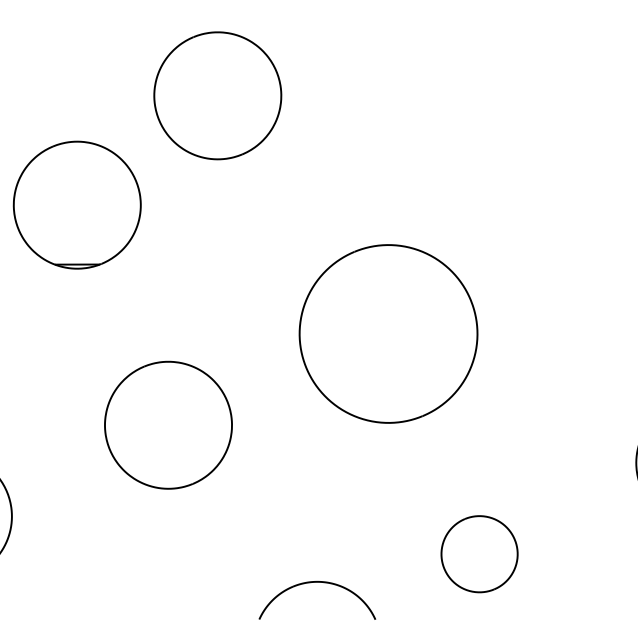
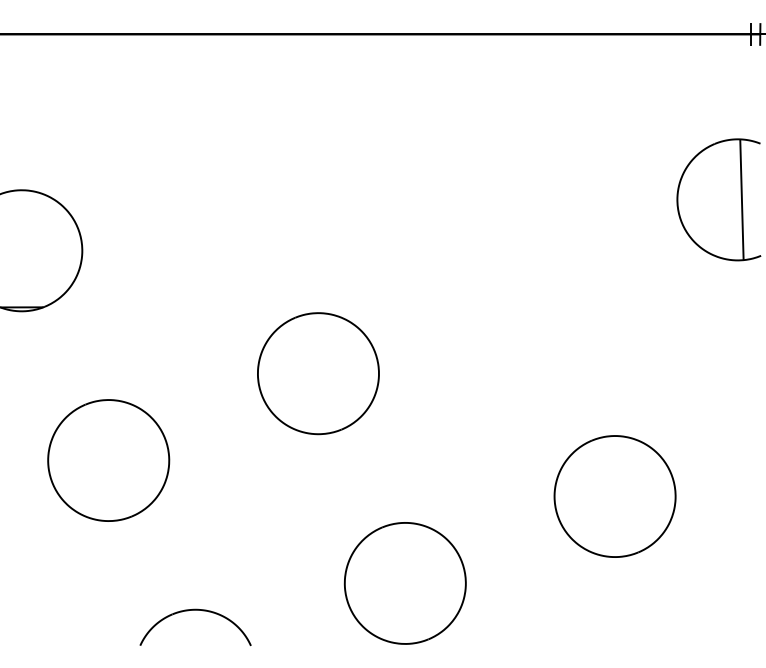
part: (217, 95) -> (155, 146), removed
part: (388, 333) -> (318, 373), size x0.71
part: (478, 554) -> (404, 583), size x1.67
part: (317, 582) -> (195, 610), moved

